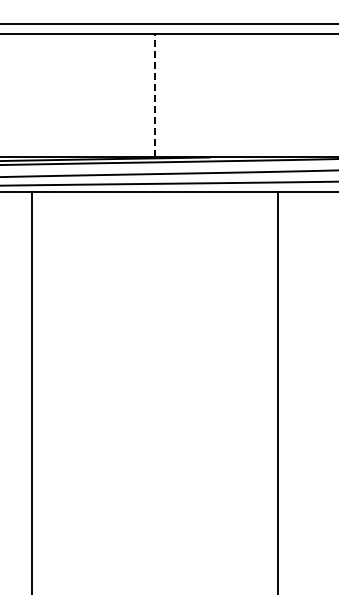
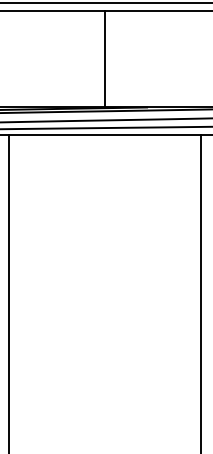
line: (154, 95) -> (104, 59), dashed -> solid

